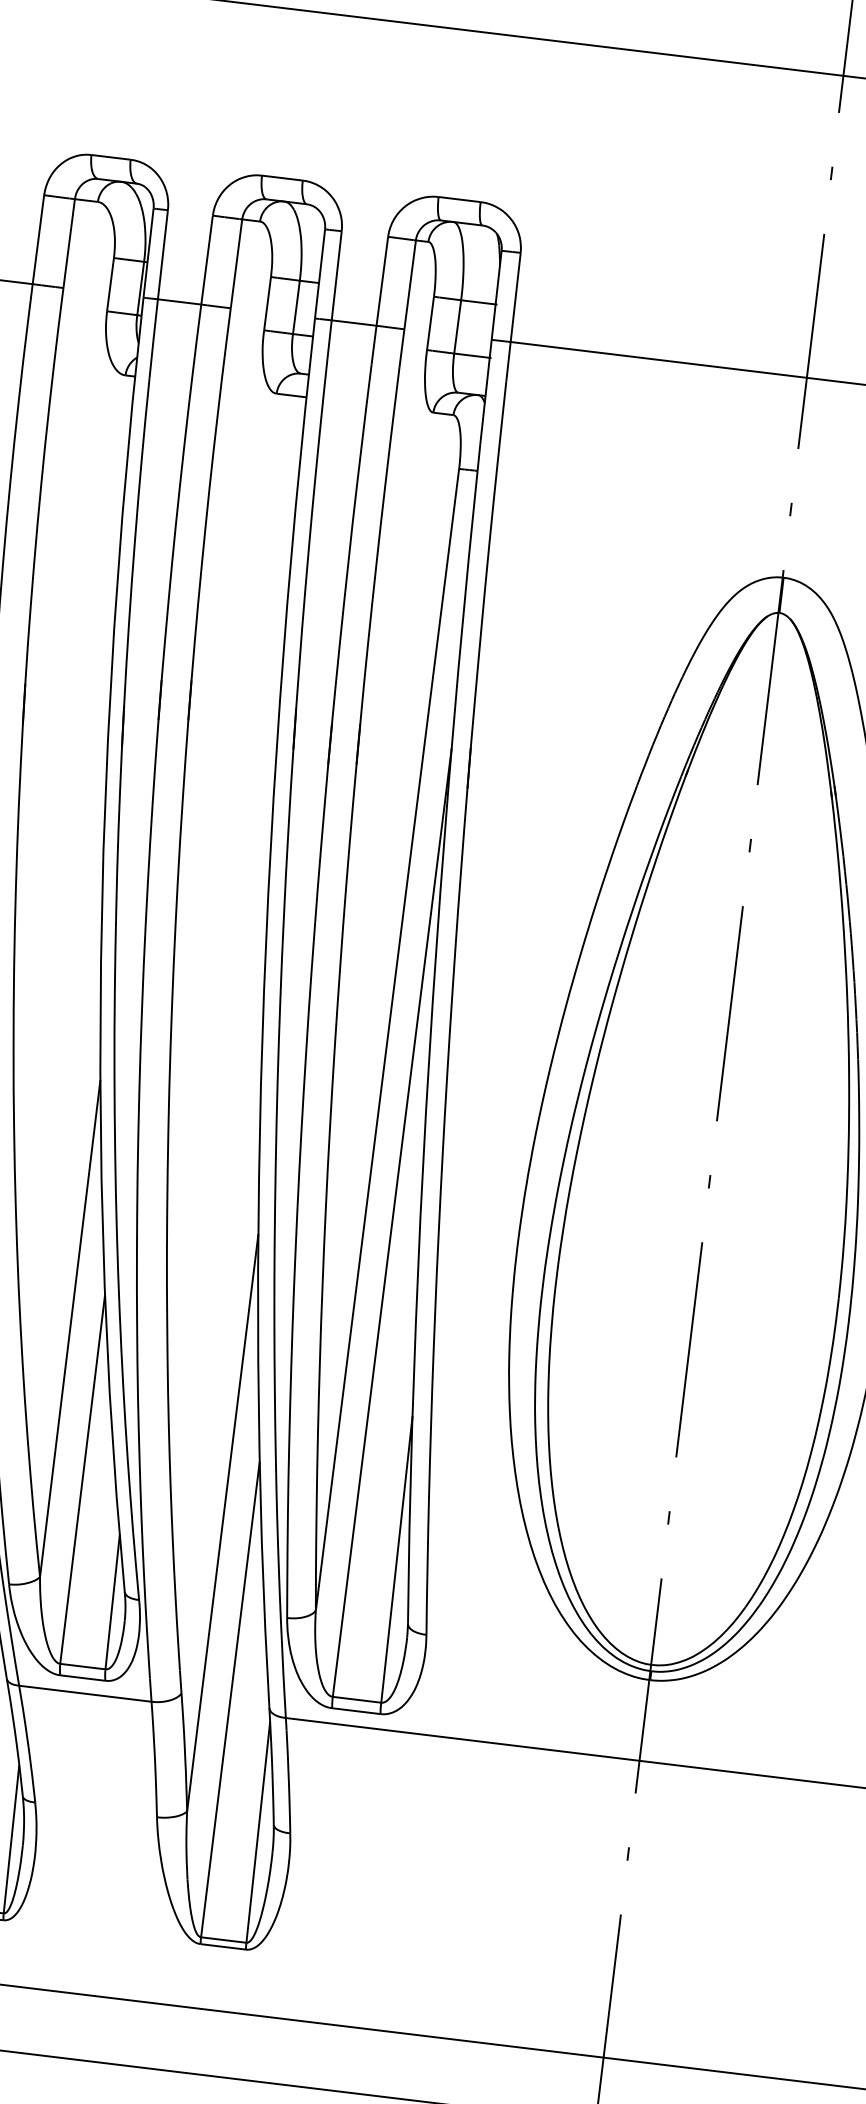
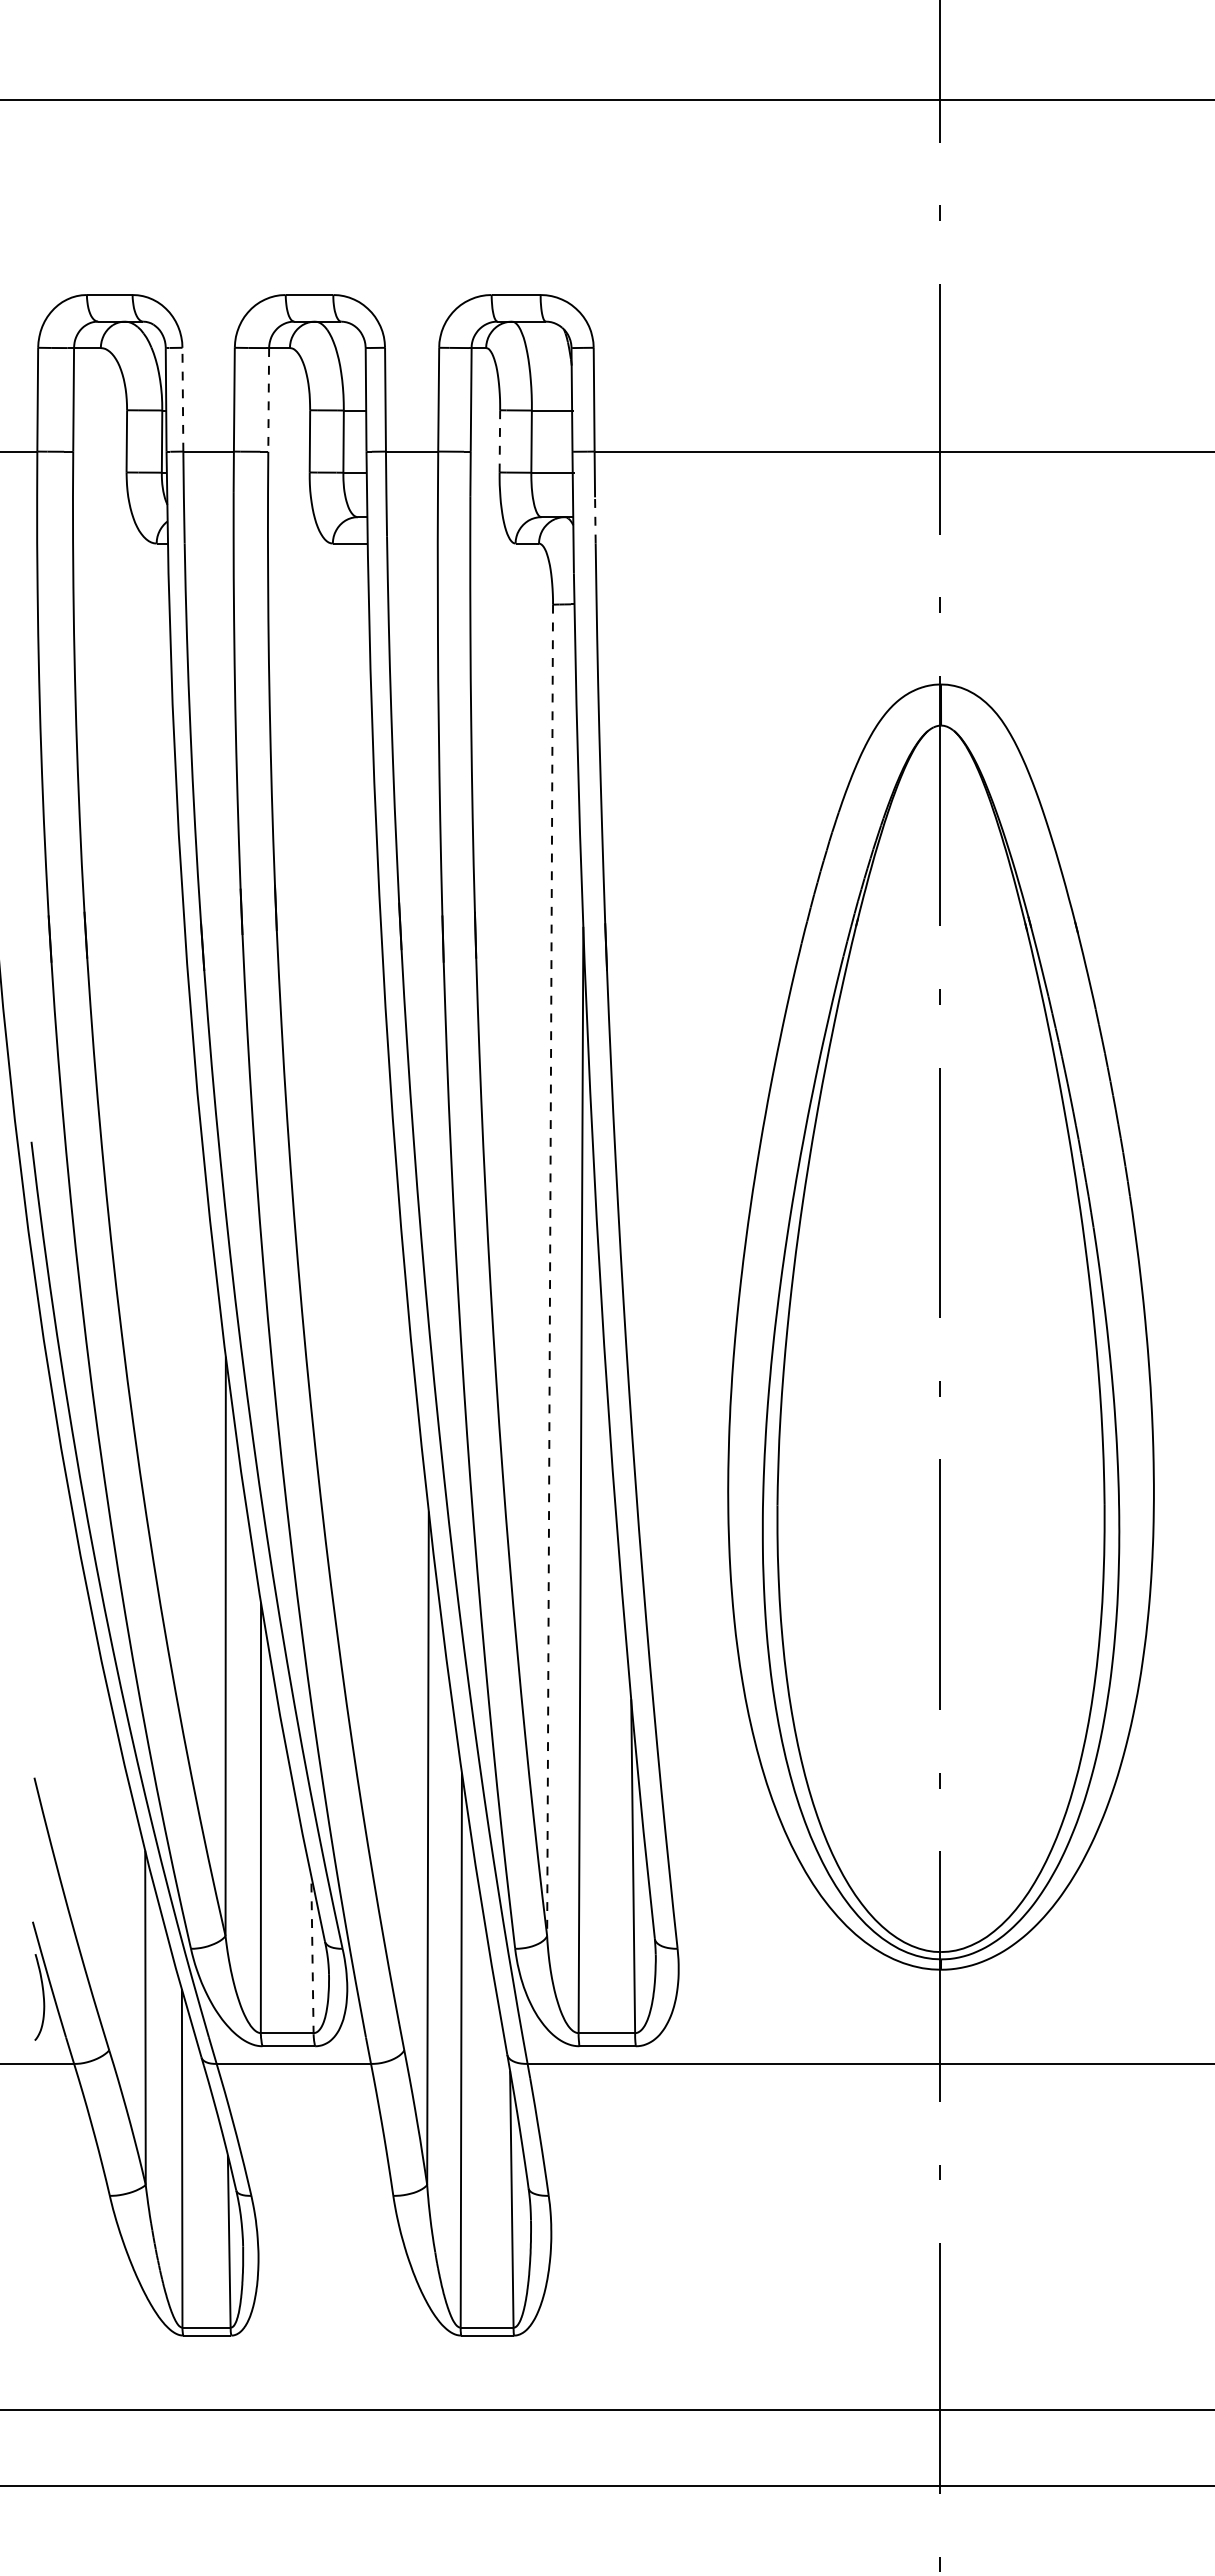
line: (162, 254) -> (182, 399), solid -> dashed
line: (236, 263) -> (268, 399), solid -> dashed
line: (430, 323) -> (499, 441), solid -> dashed
line: (504, 400) -> (595, 519), solid -> dashed
line: (387, 1039) -> (550, 1270), solid -> dashed
line: (112, 1601) -> (312, 1954), solid -> dashed

